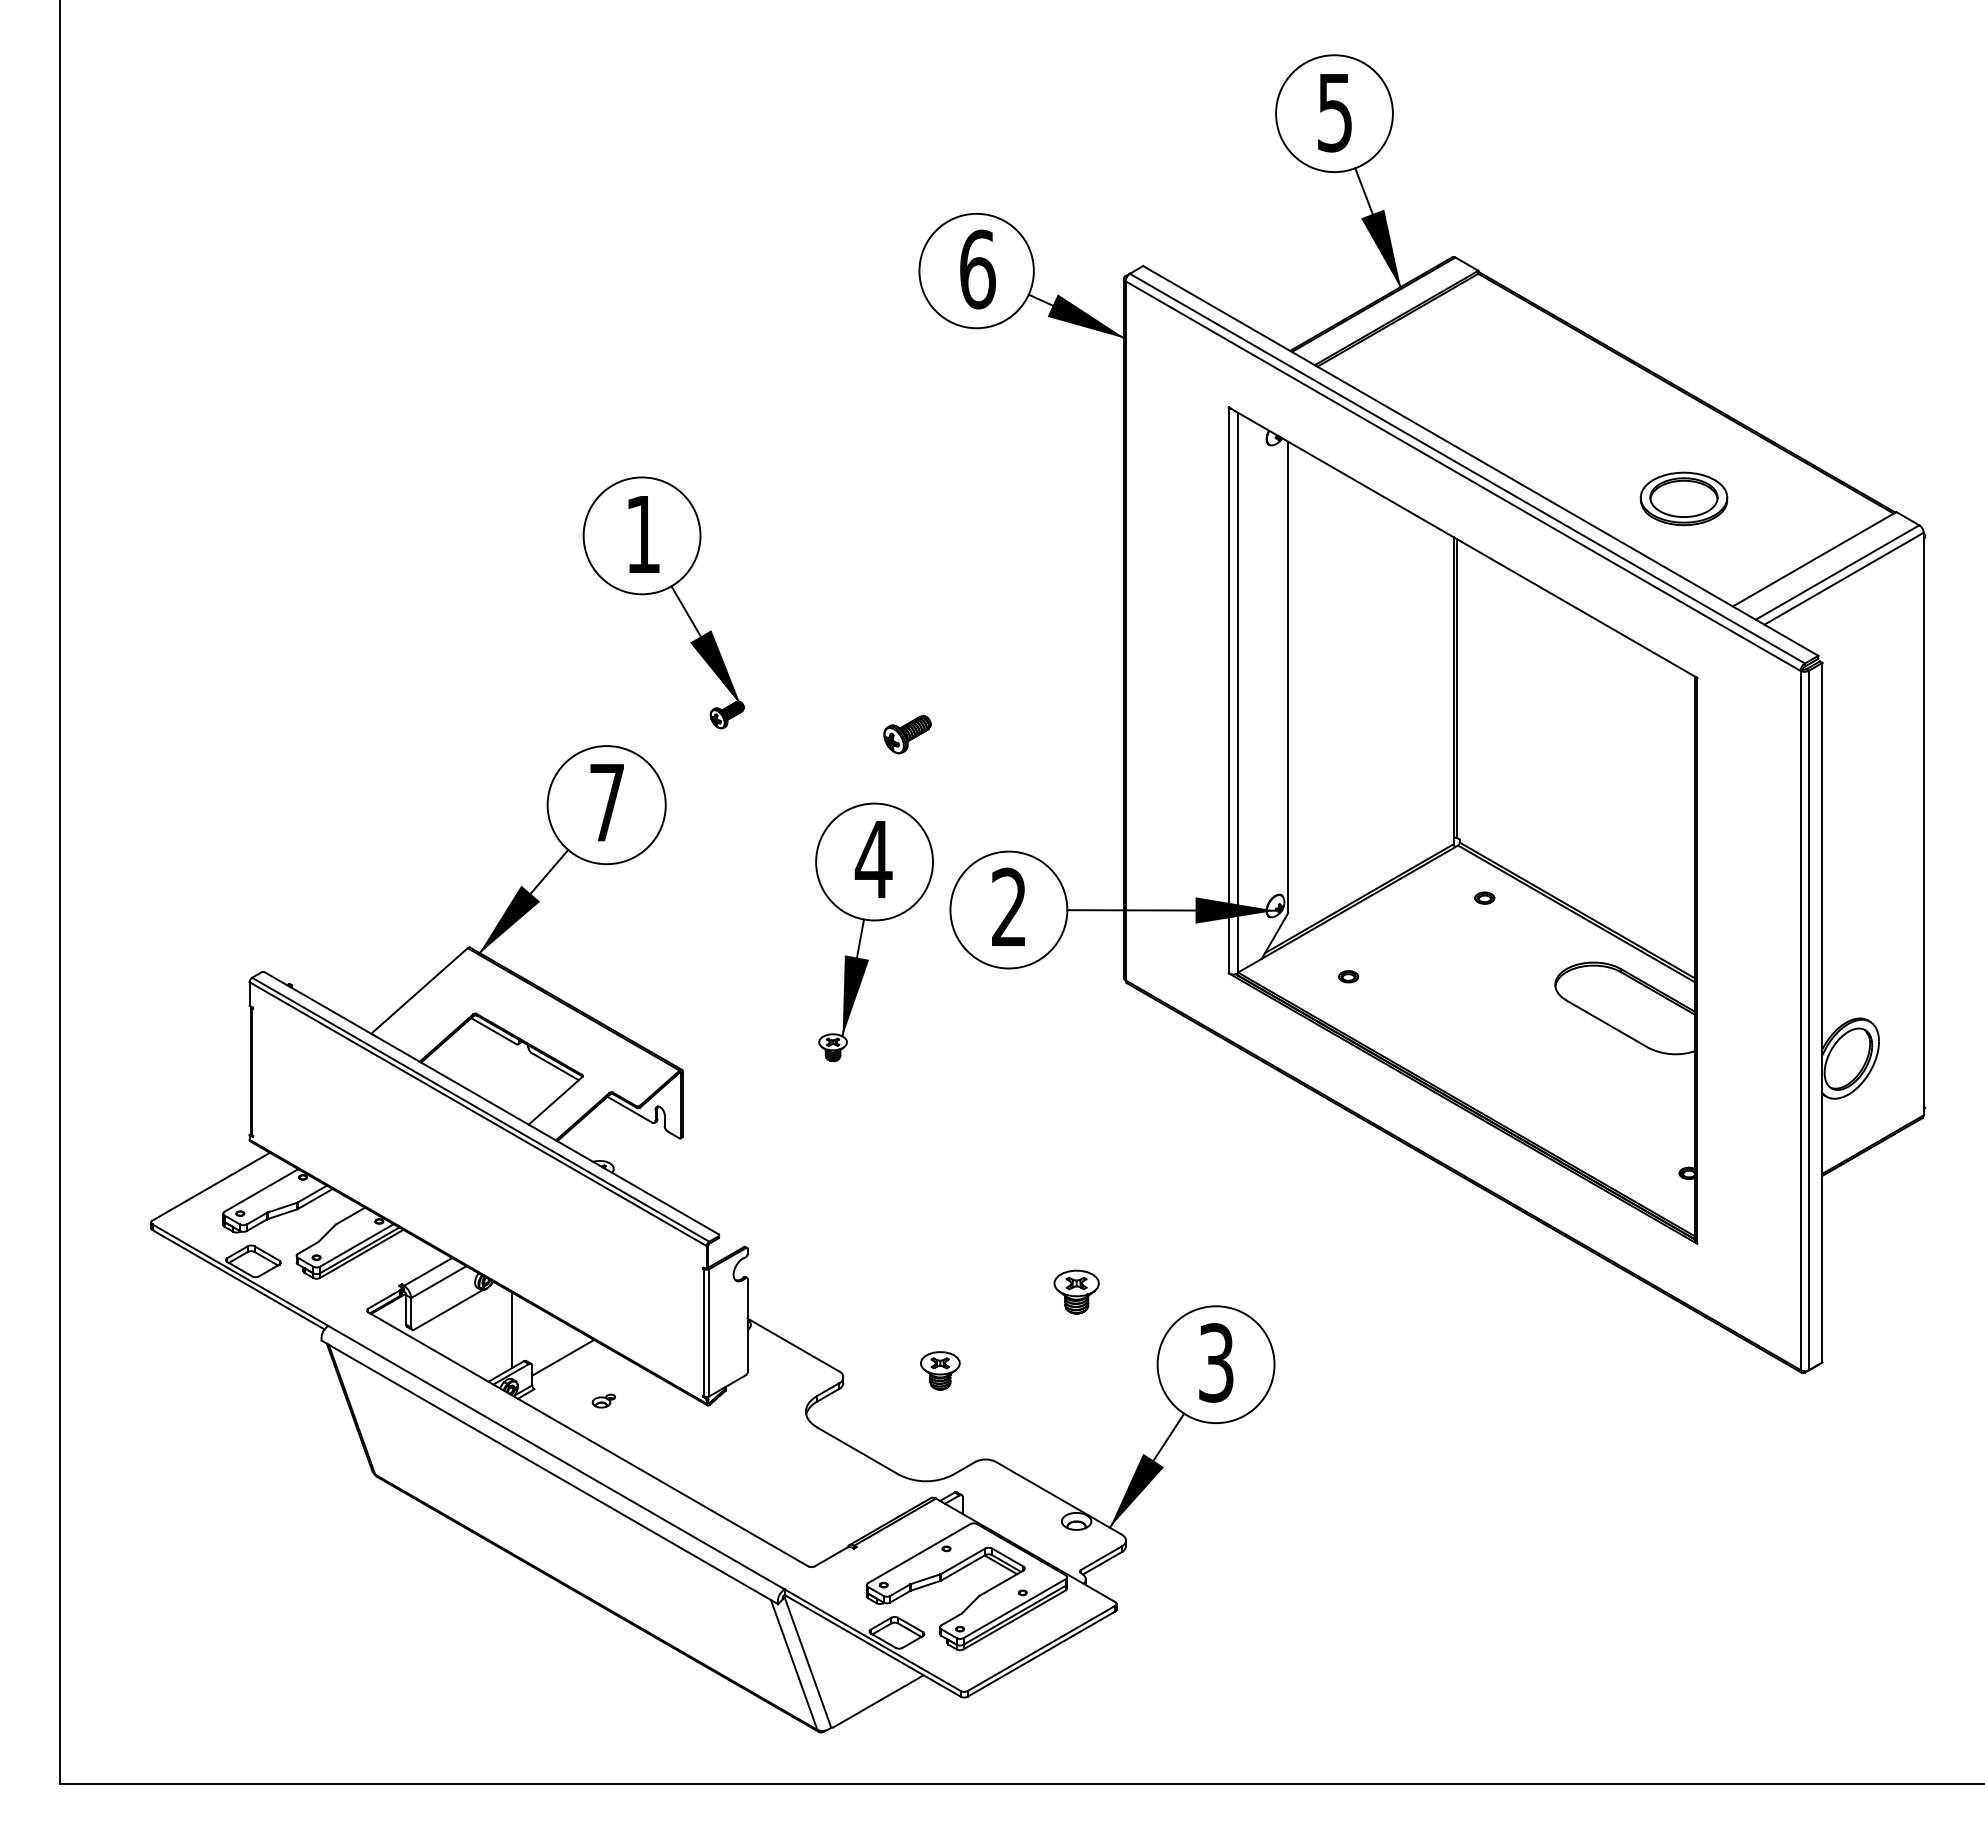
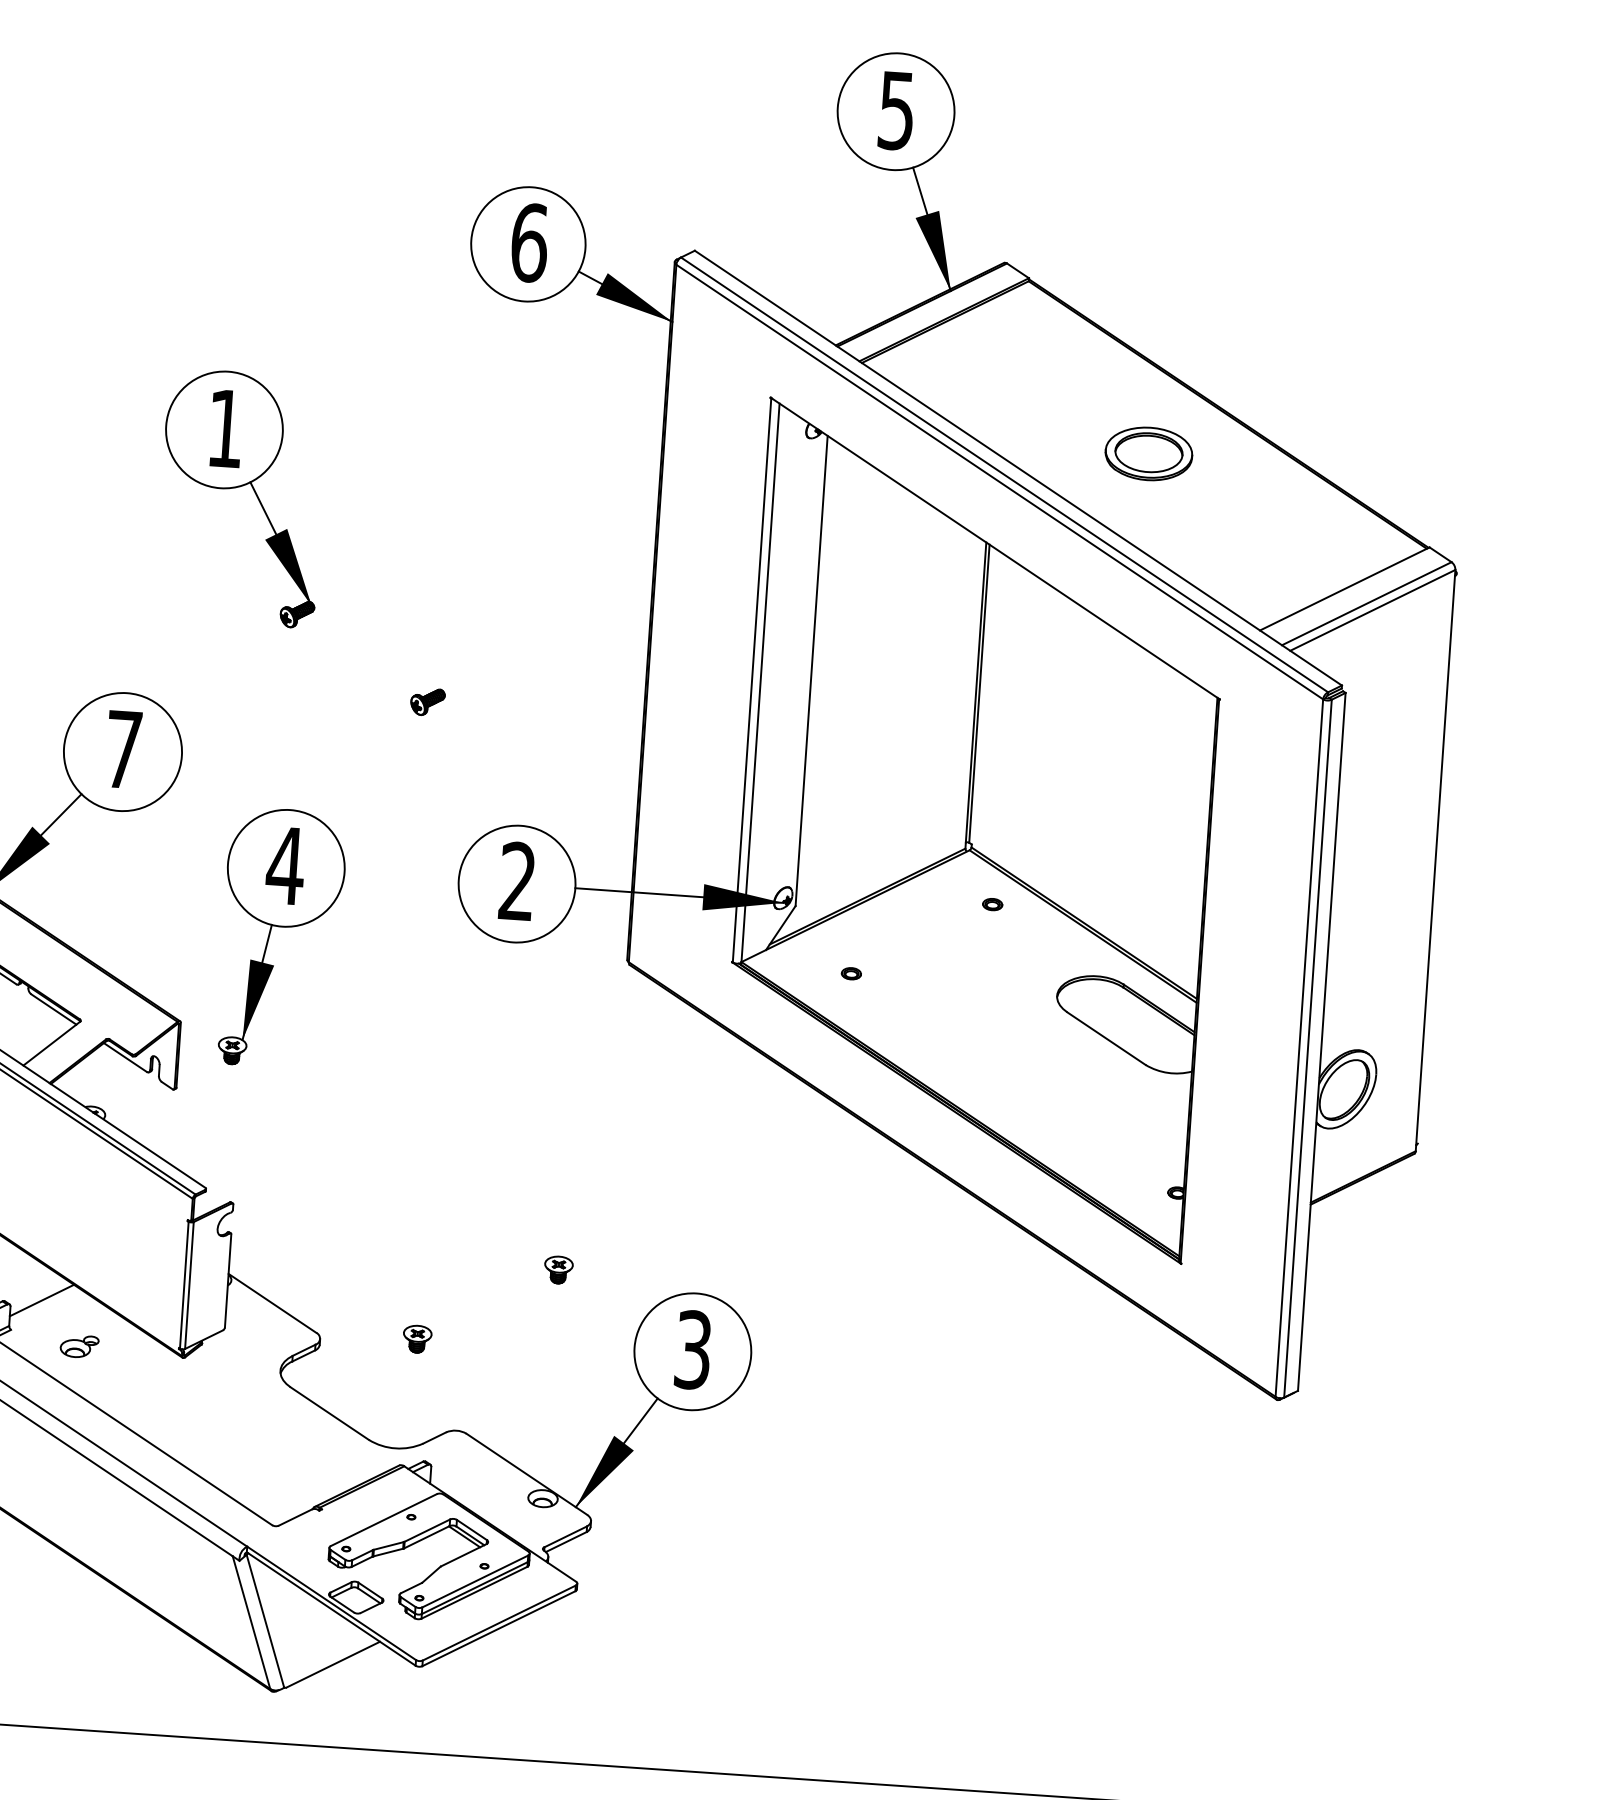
part: (1683, 498) -> (1148, 453), moved
part: (660, 592) -> (239, 487), moved
part: (907, 734) -> (427, 702), size x0.71
part: (874, 921) -> (282, 927), moved
part: (1076, 1292) -> (558, 1270), size x0.62
part: (940, 1370) -> (417, 1338), size x0.71
part: (603, 1400) -> (79, 1345), size x1.67

